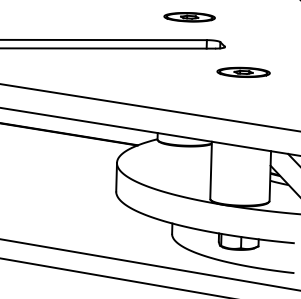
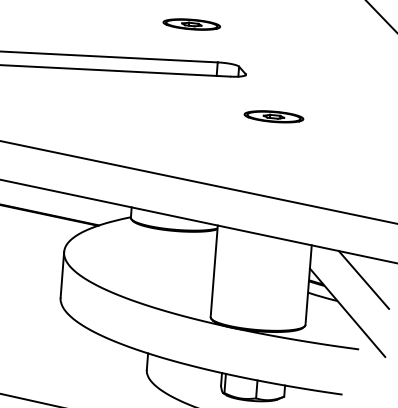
part: (189, 17) -> (191, 24), size x0.7
part: (243, 71) -> (273, 115), size x0.7

